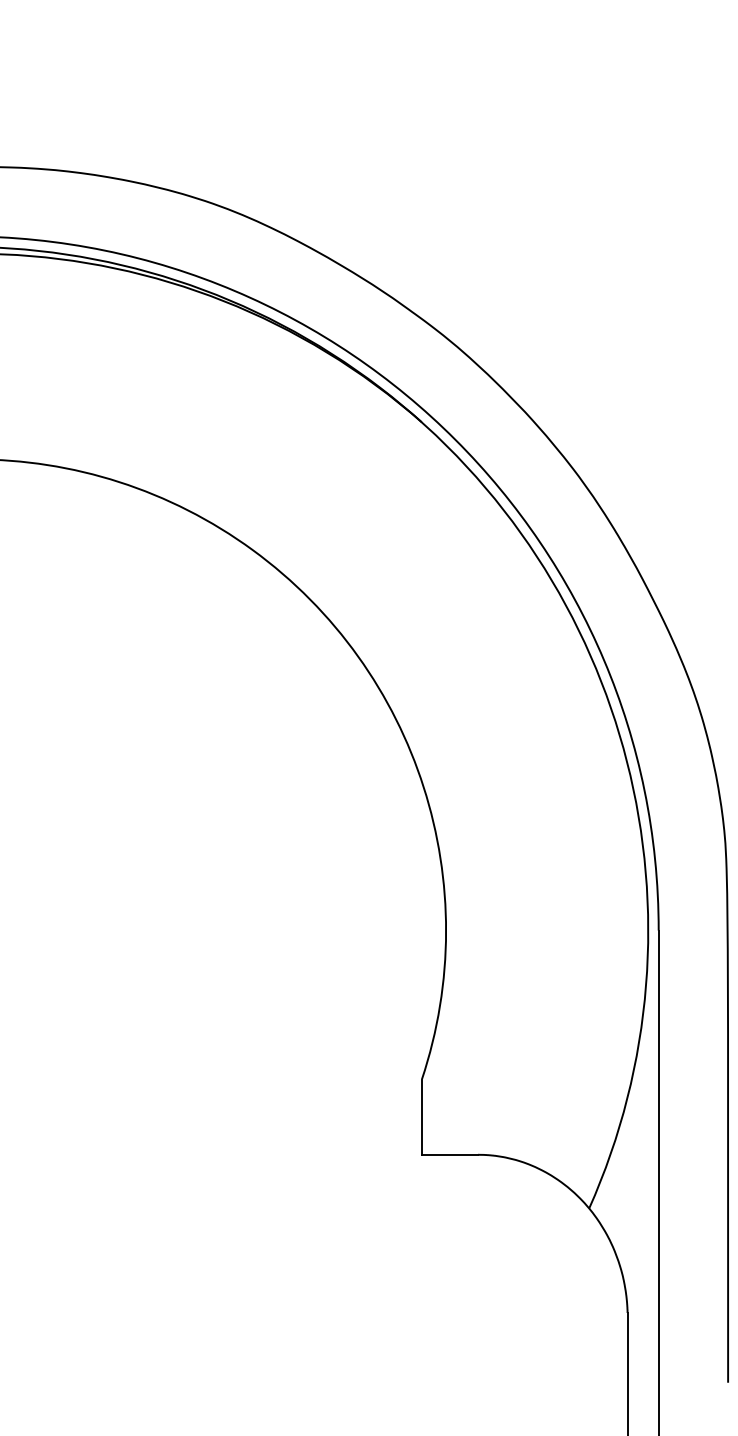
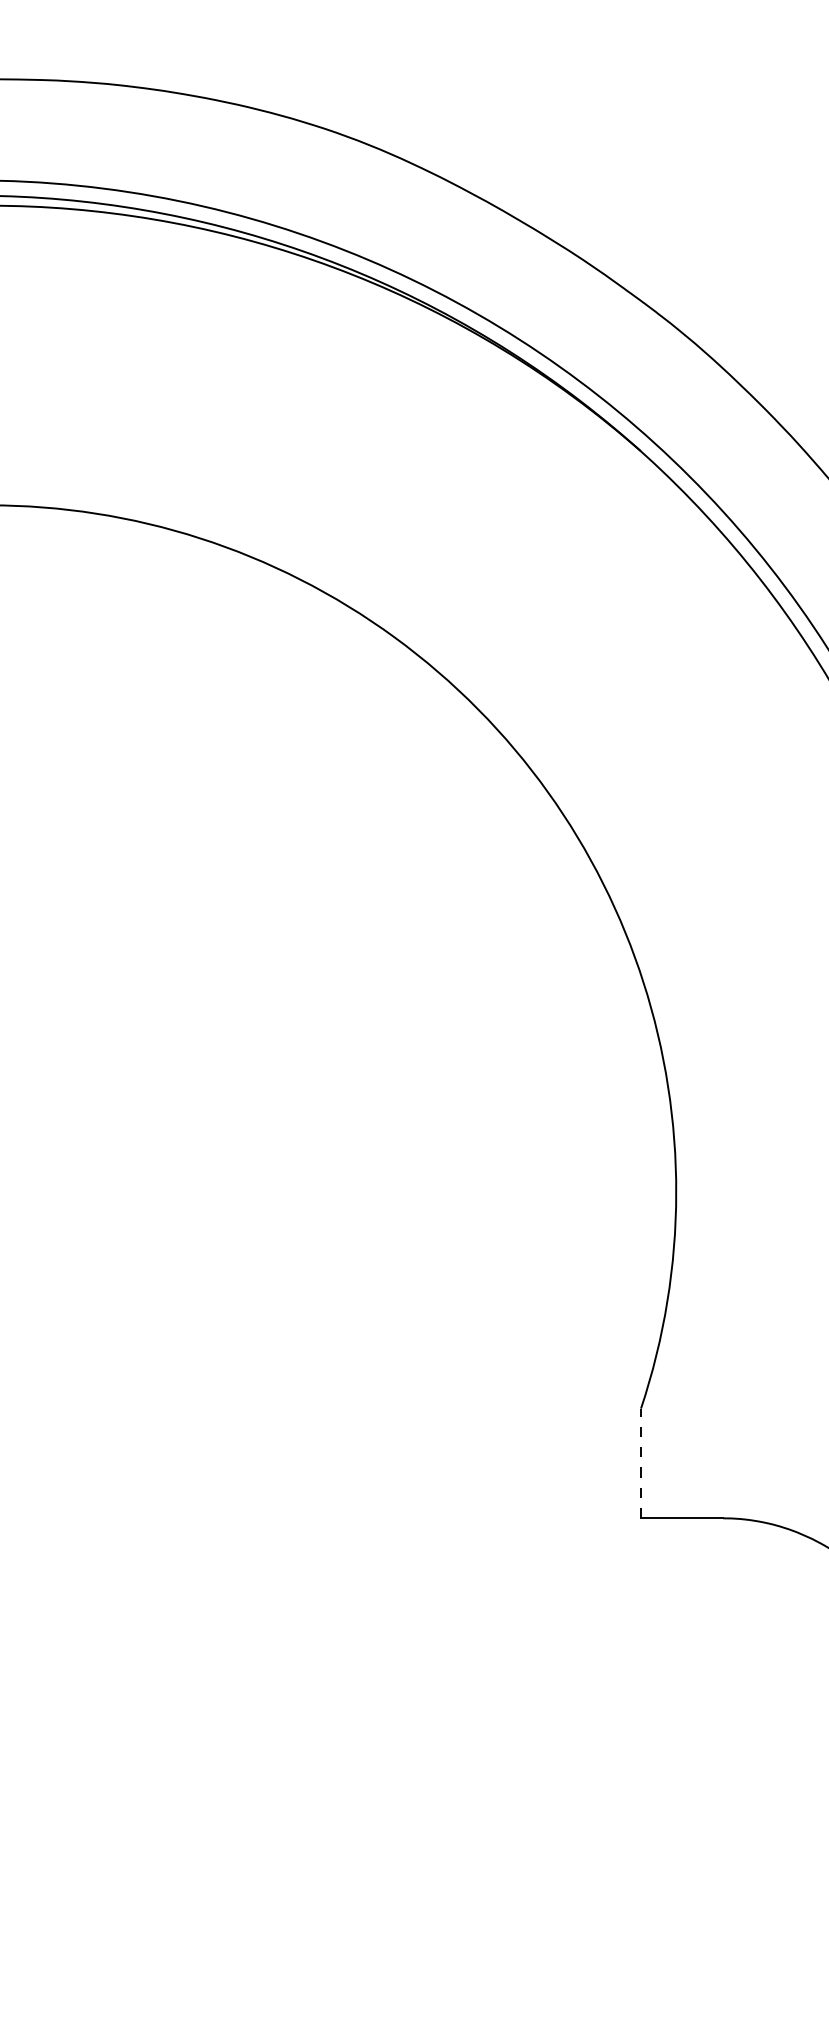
line: (421, 1117) -> (640, 1463), solid -> dashed

